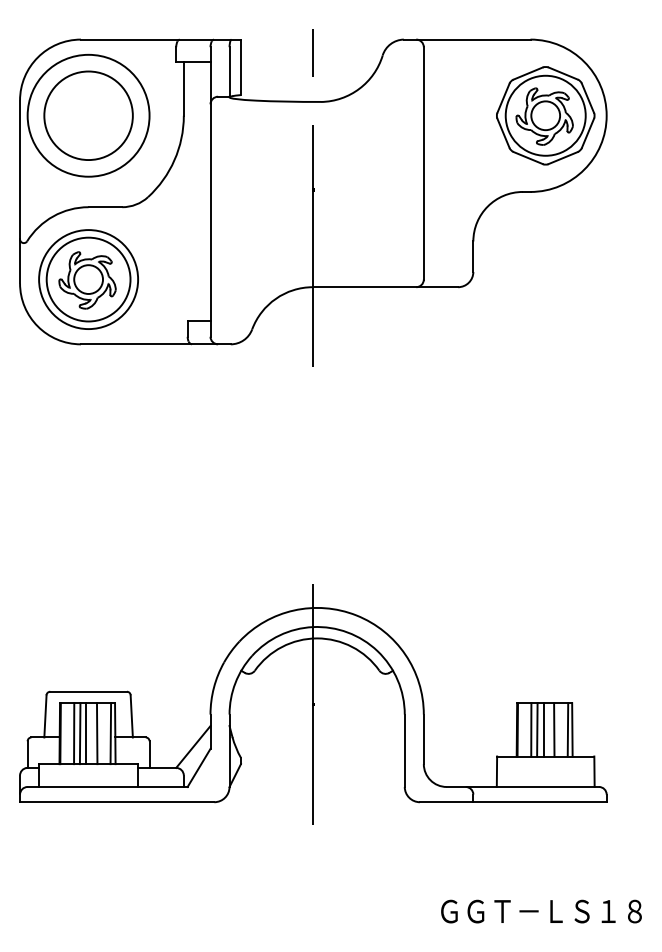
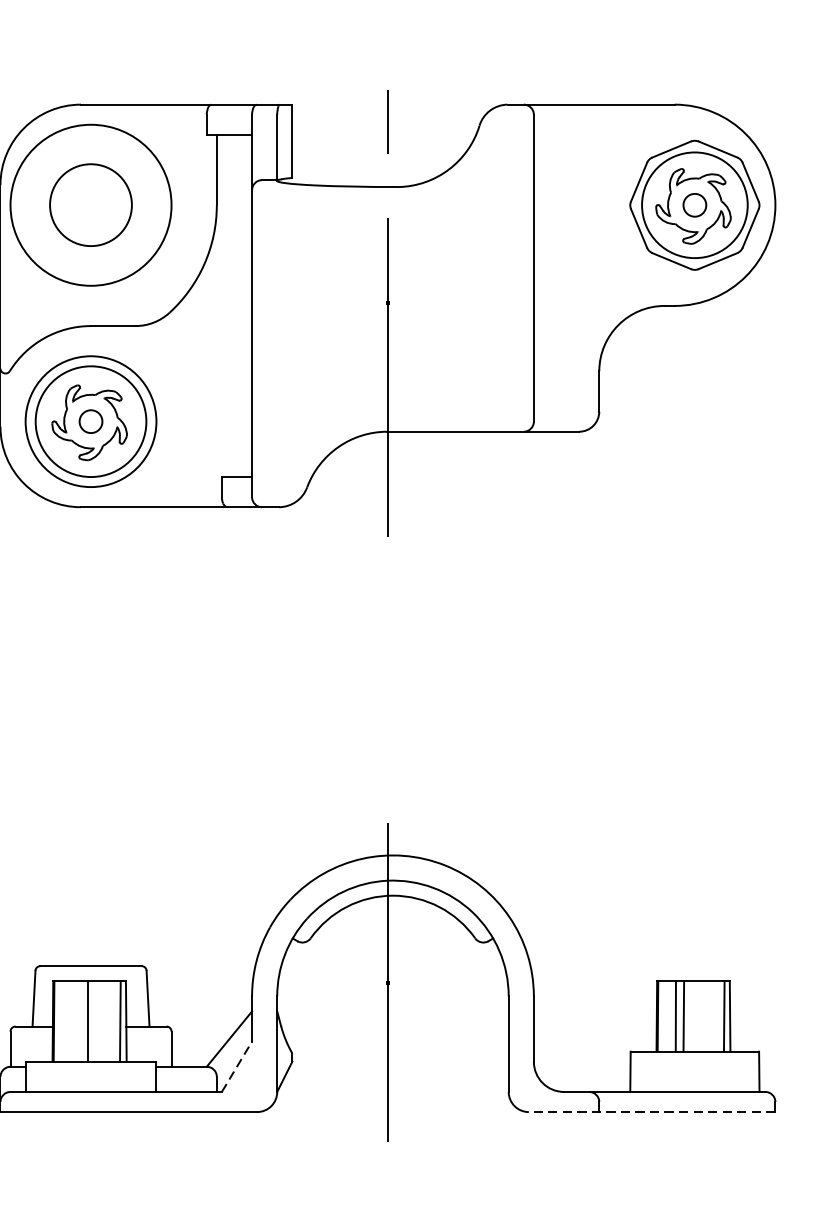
circle: (88, 115) -> (90, 204), size x0.7
circle: (545, 115) -> (694, 204), size x0.6
circle: (88, 279) -> (90, 421), size x0.6
line: (543, 729) -> (691, 1016), removed
line: (554, 729) -> (706, 1016), removed
line: (74, 733) -> (72, 1021), removed
line: (79, 733) -> (79, 1021), removed
line: (96, 733) -> (101, 1021), removed
line: (199, 767) -> (237, 1066), solid -> dashed
line: (512, 802) -> (650, 1112), solid -> dashed

